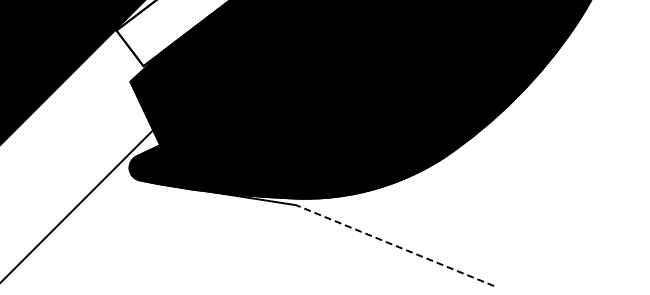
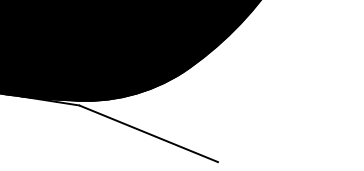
line: (393, 245) -> (147, 133), dashed -> solid

